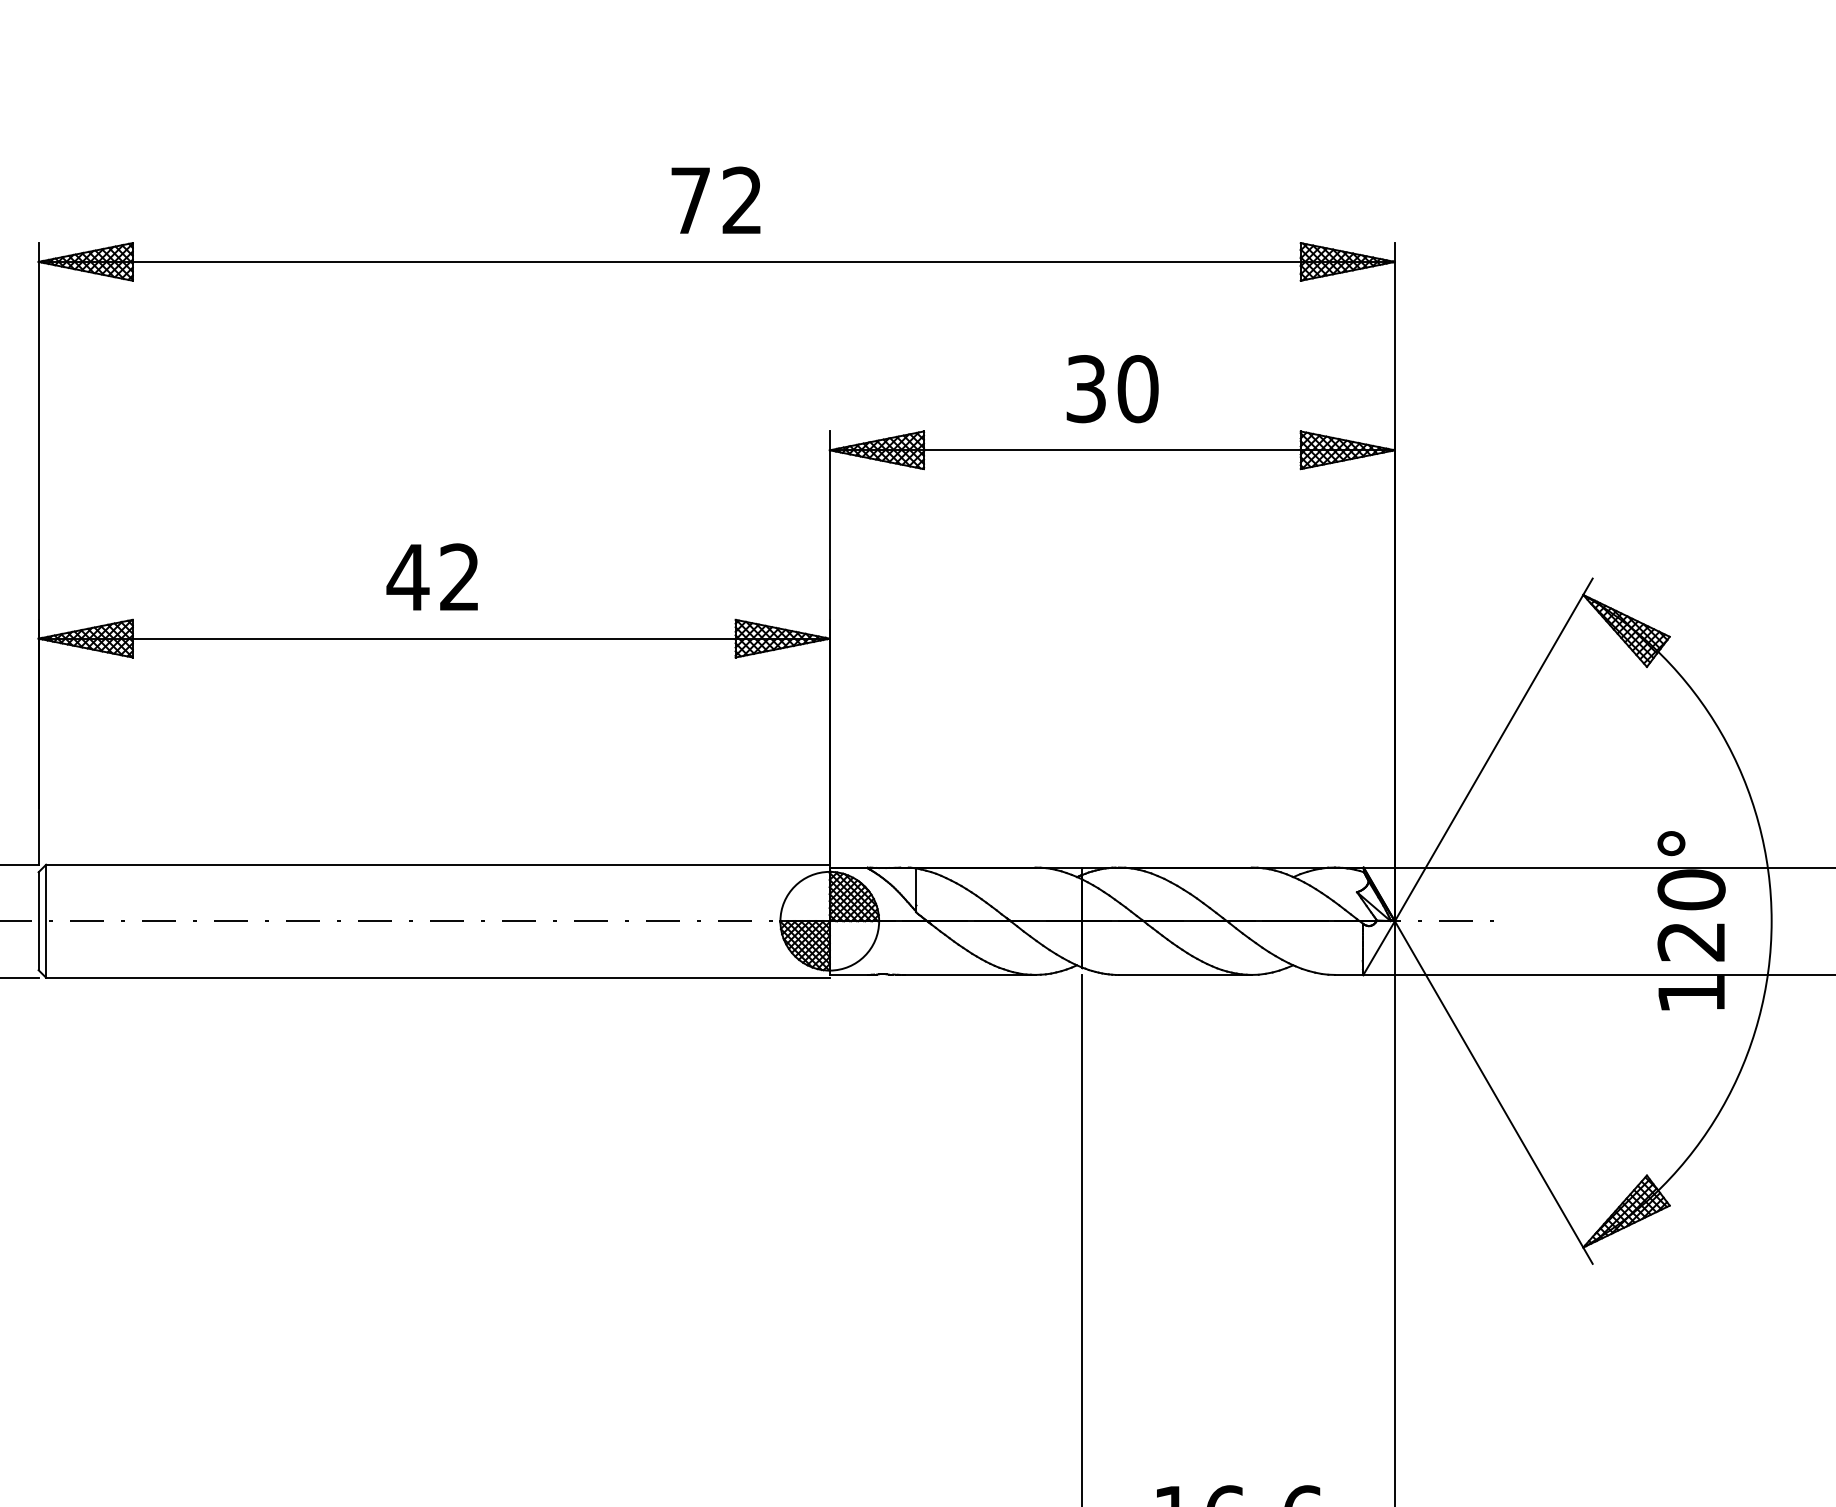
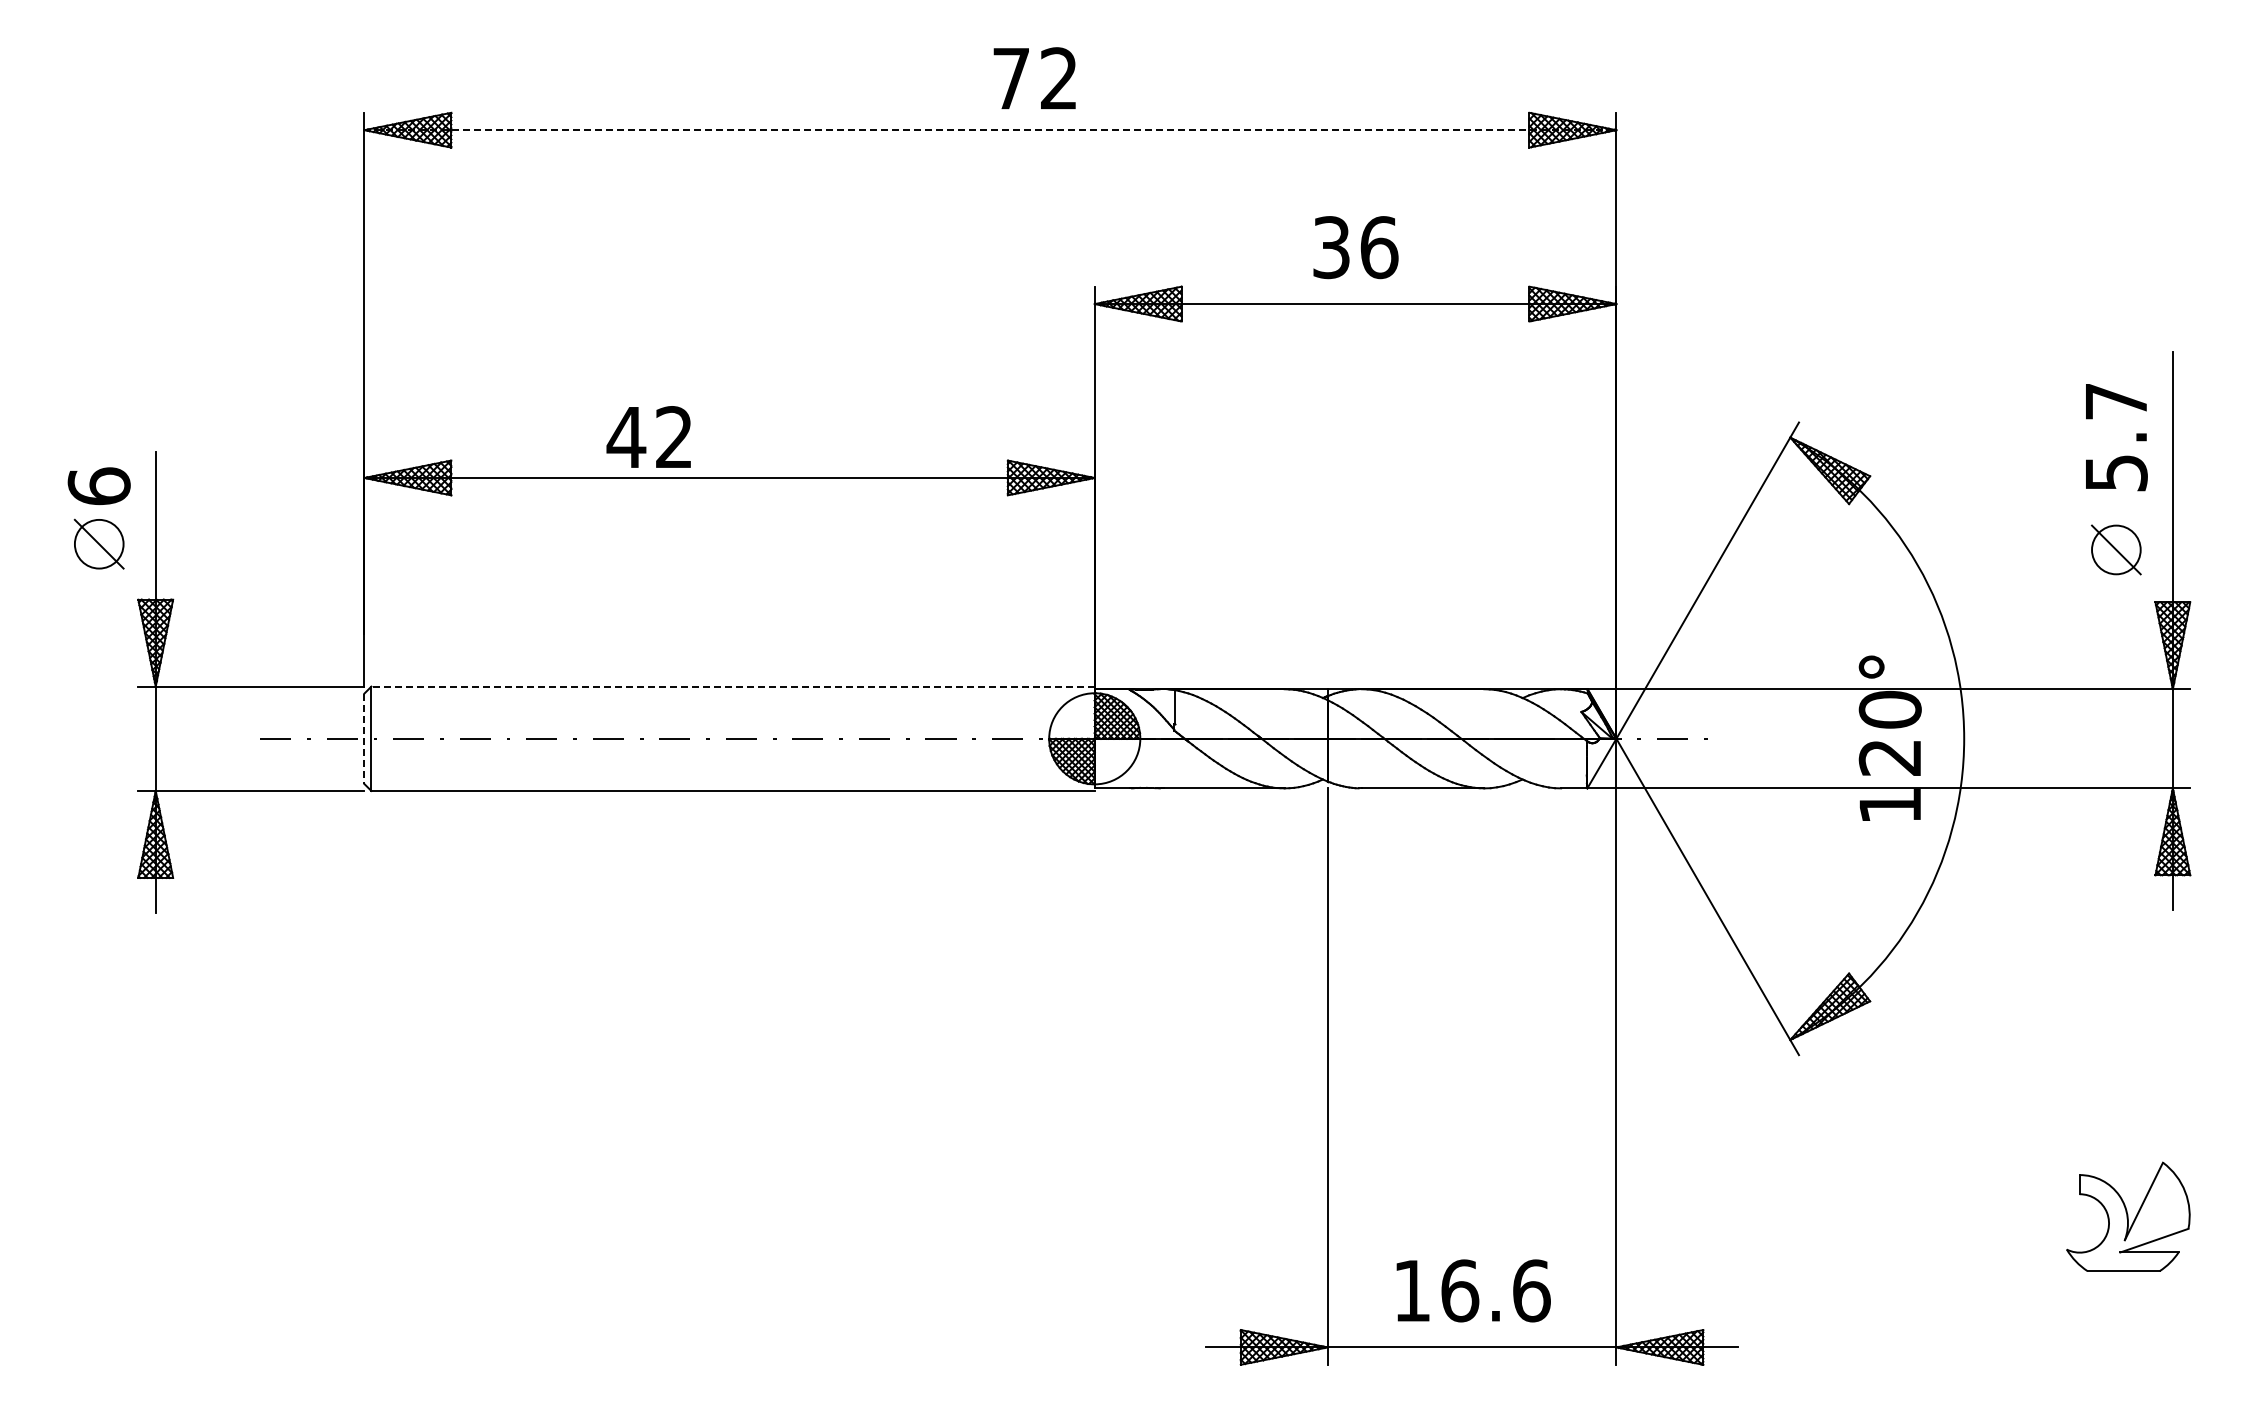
text: (715, 199) -> (1034, 77), moved
line: (716, 262) -> (990, 130), solid -> dashed
text: (1138, 389) -> (1379, 247), 30 -> 36
text: (431, 576) -> (648, 436), moved
line: (438, 864) -> (733, 686), solid -> dashed
line: (38, 921) -> (364, 739), solid -> dashed

